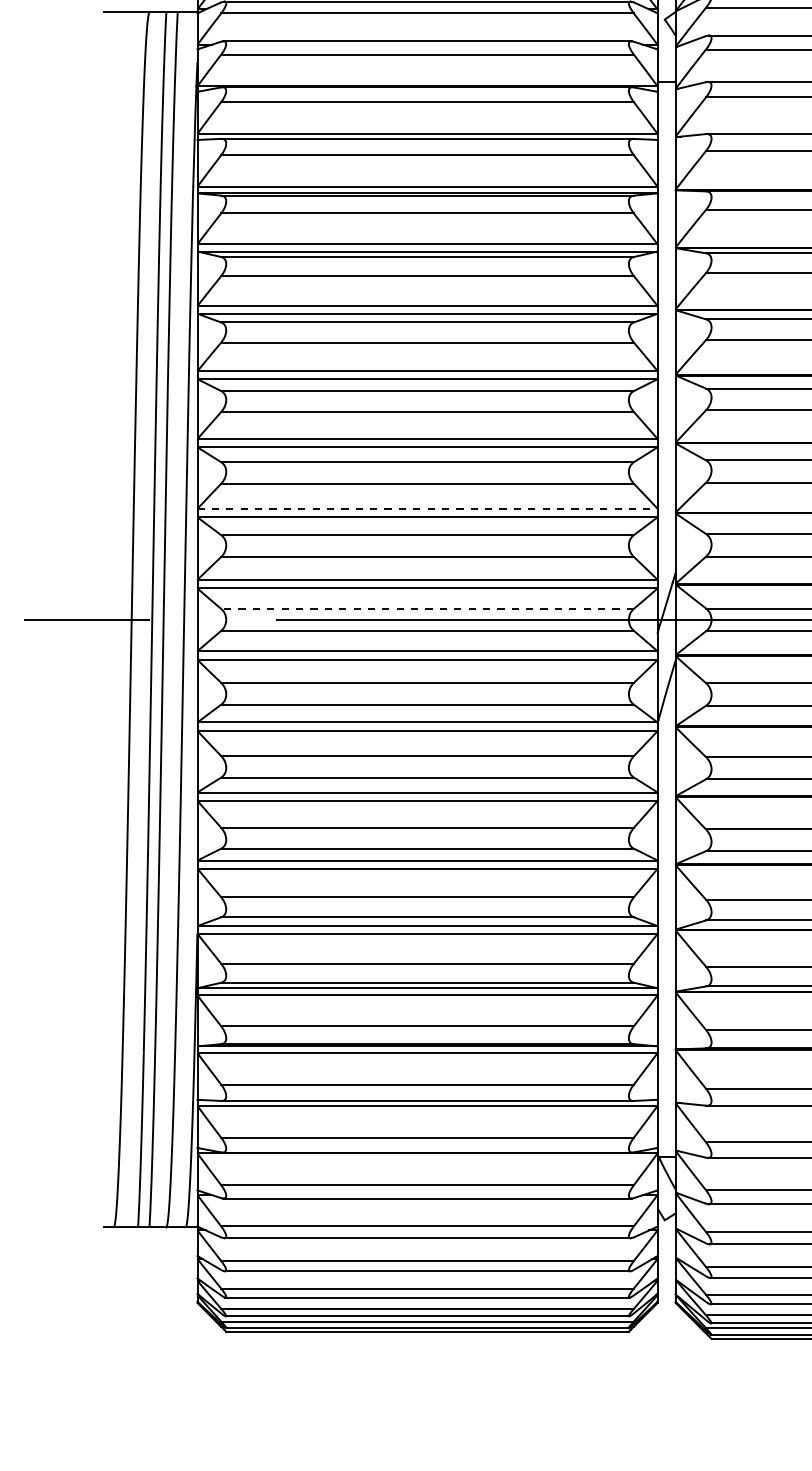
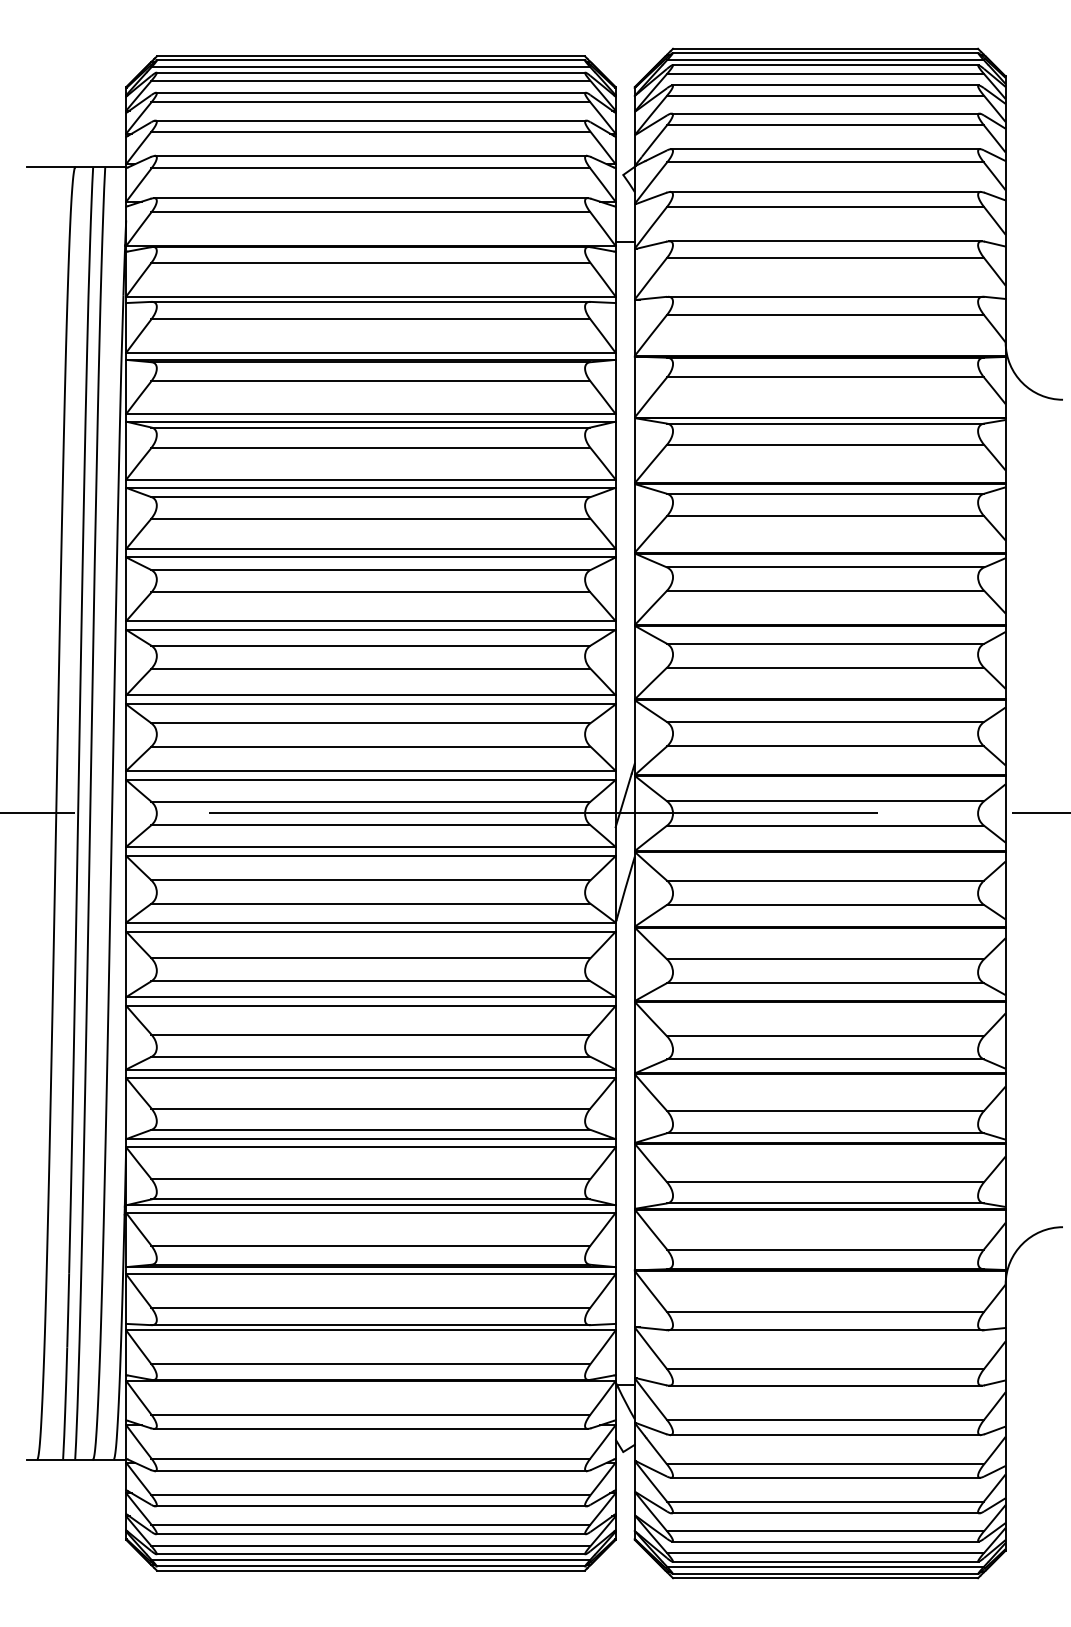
line: (427, 508) -> (370, 695), dashed -> solid
line: (427, 608) -> (370, 801), dashed -> solid

